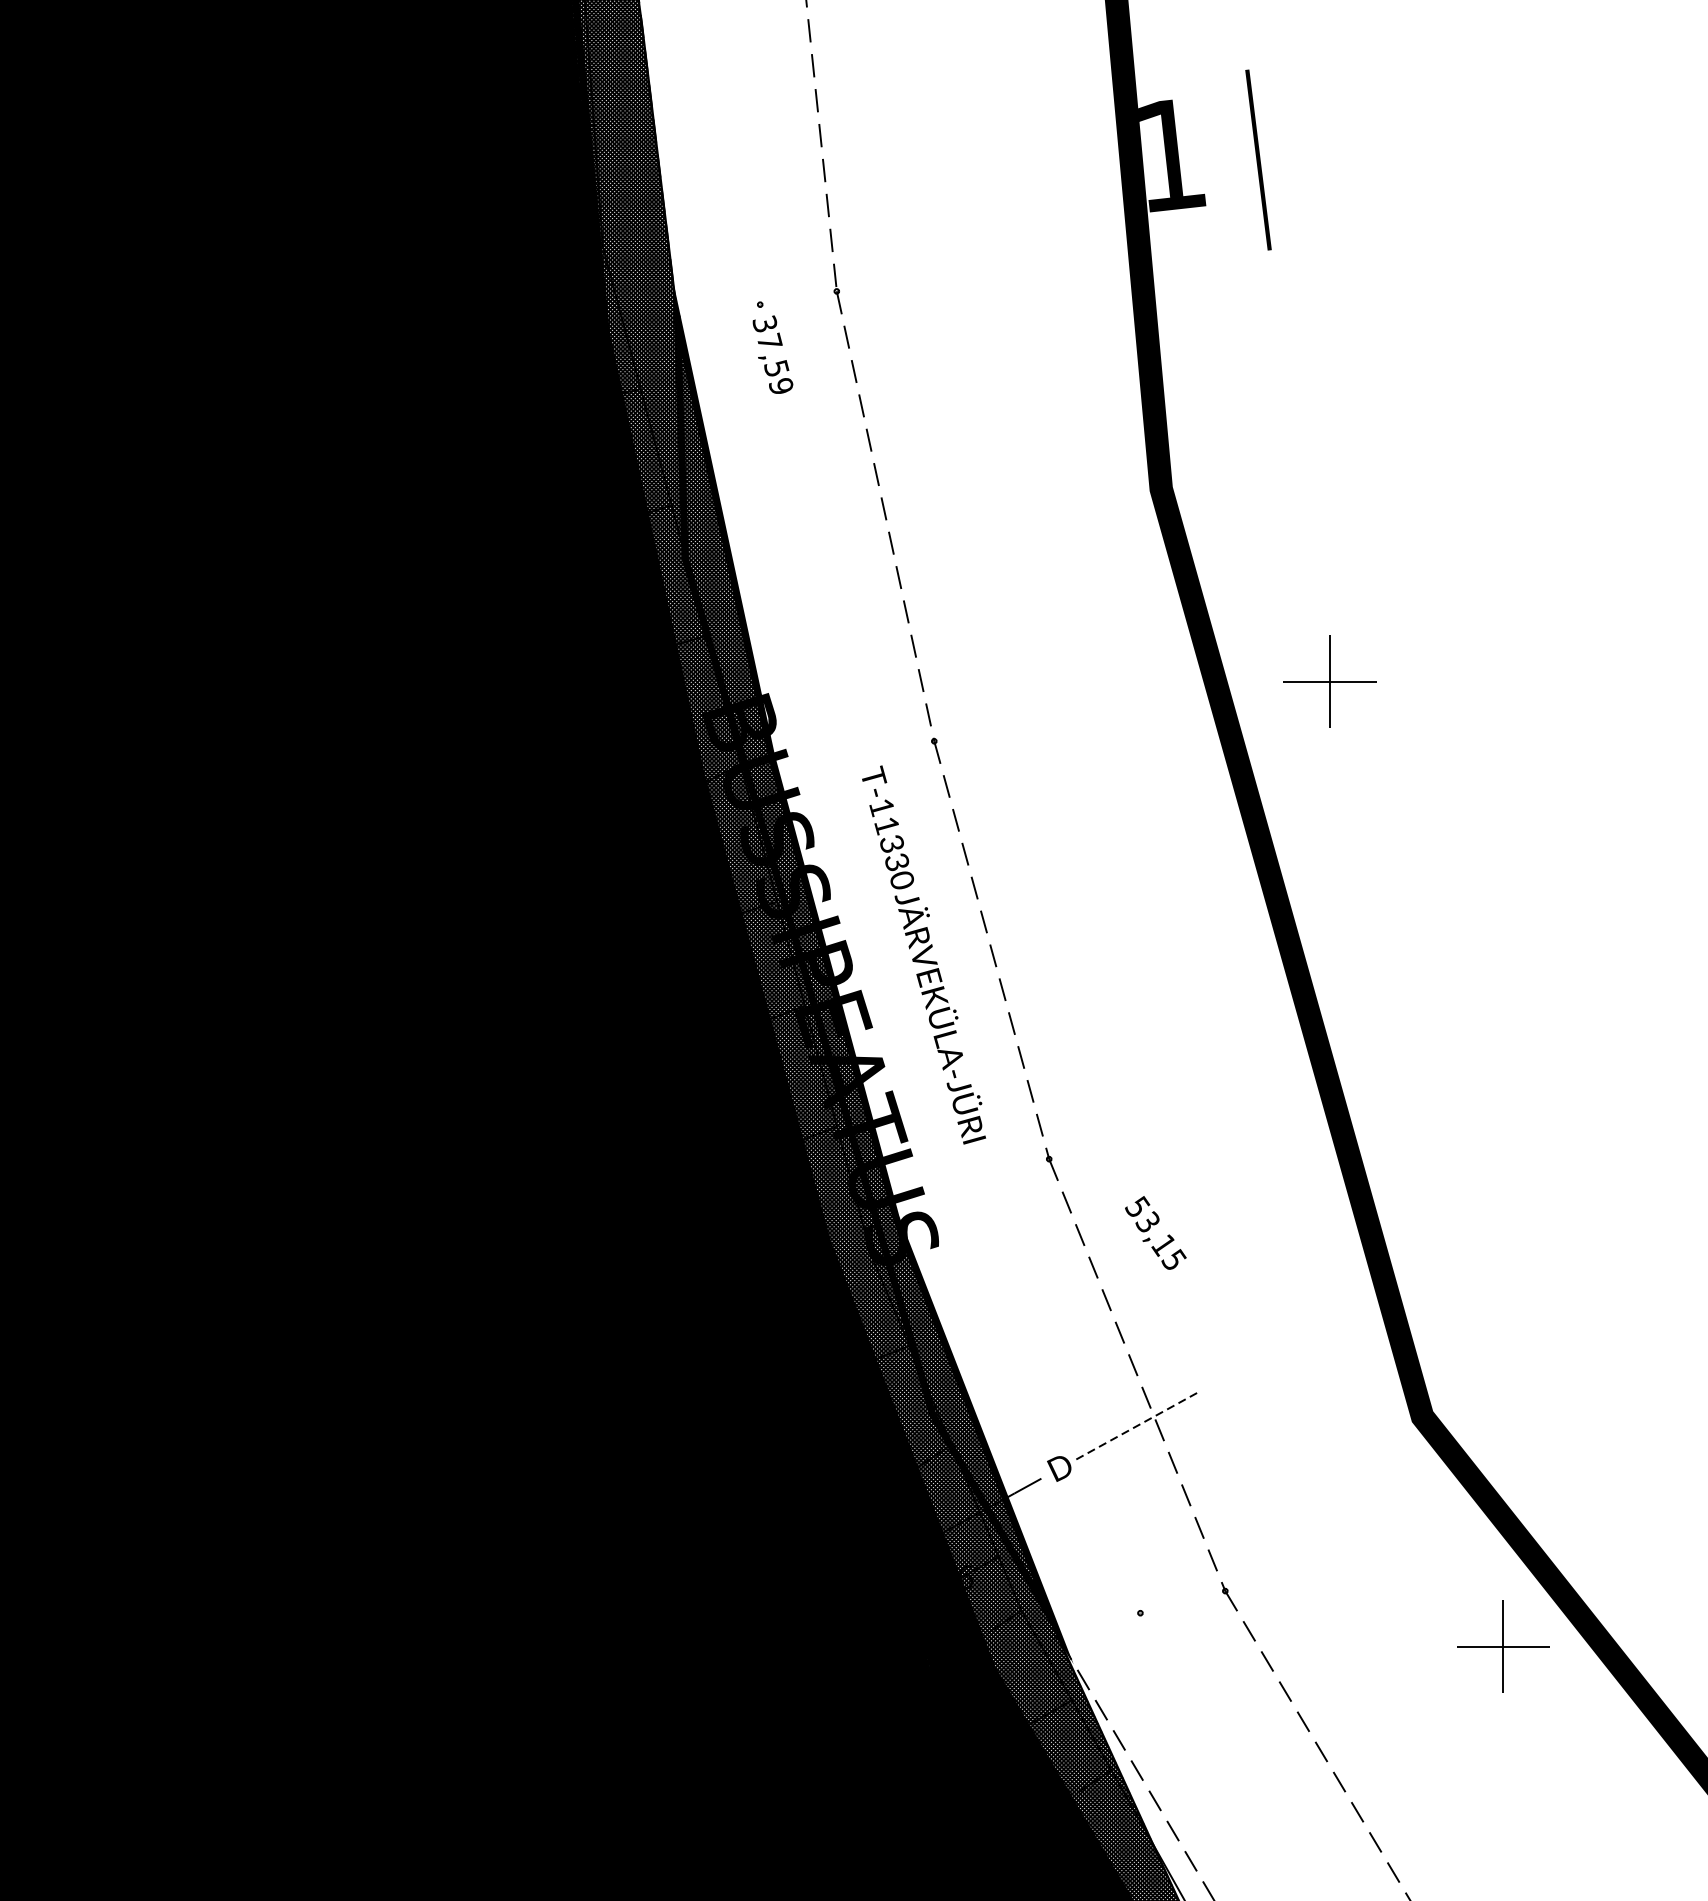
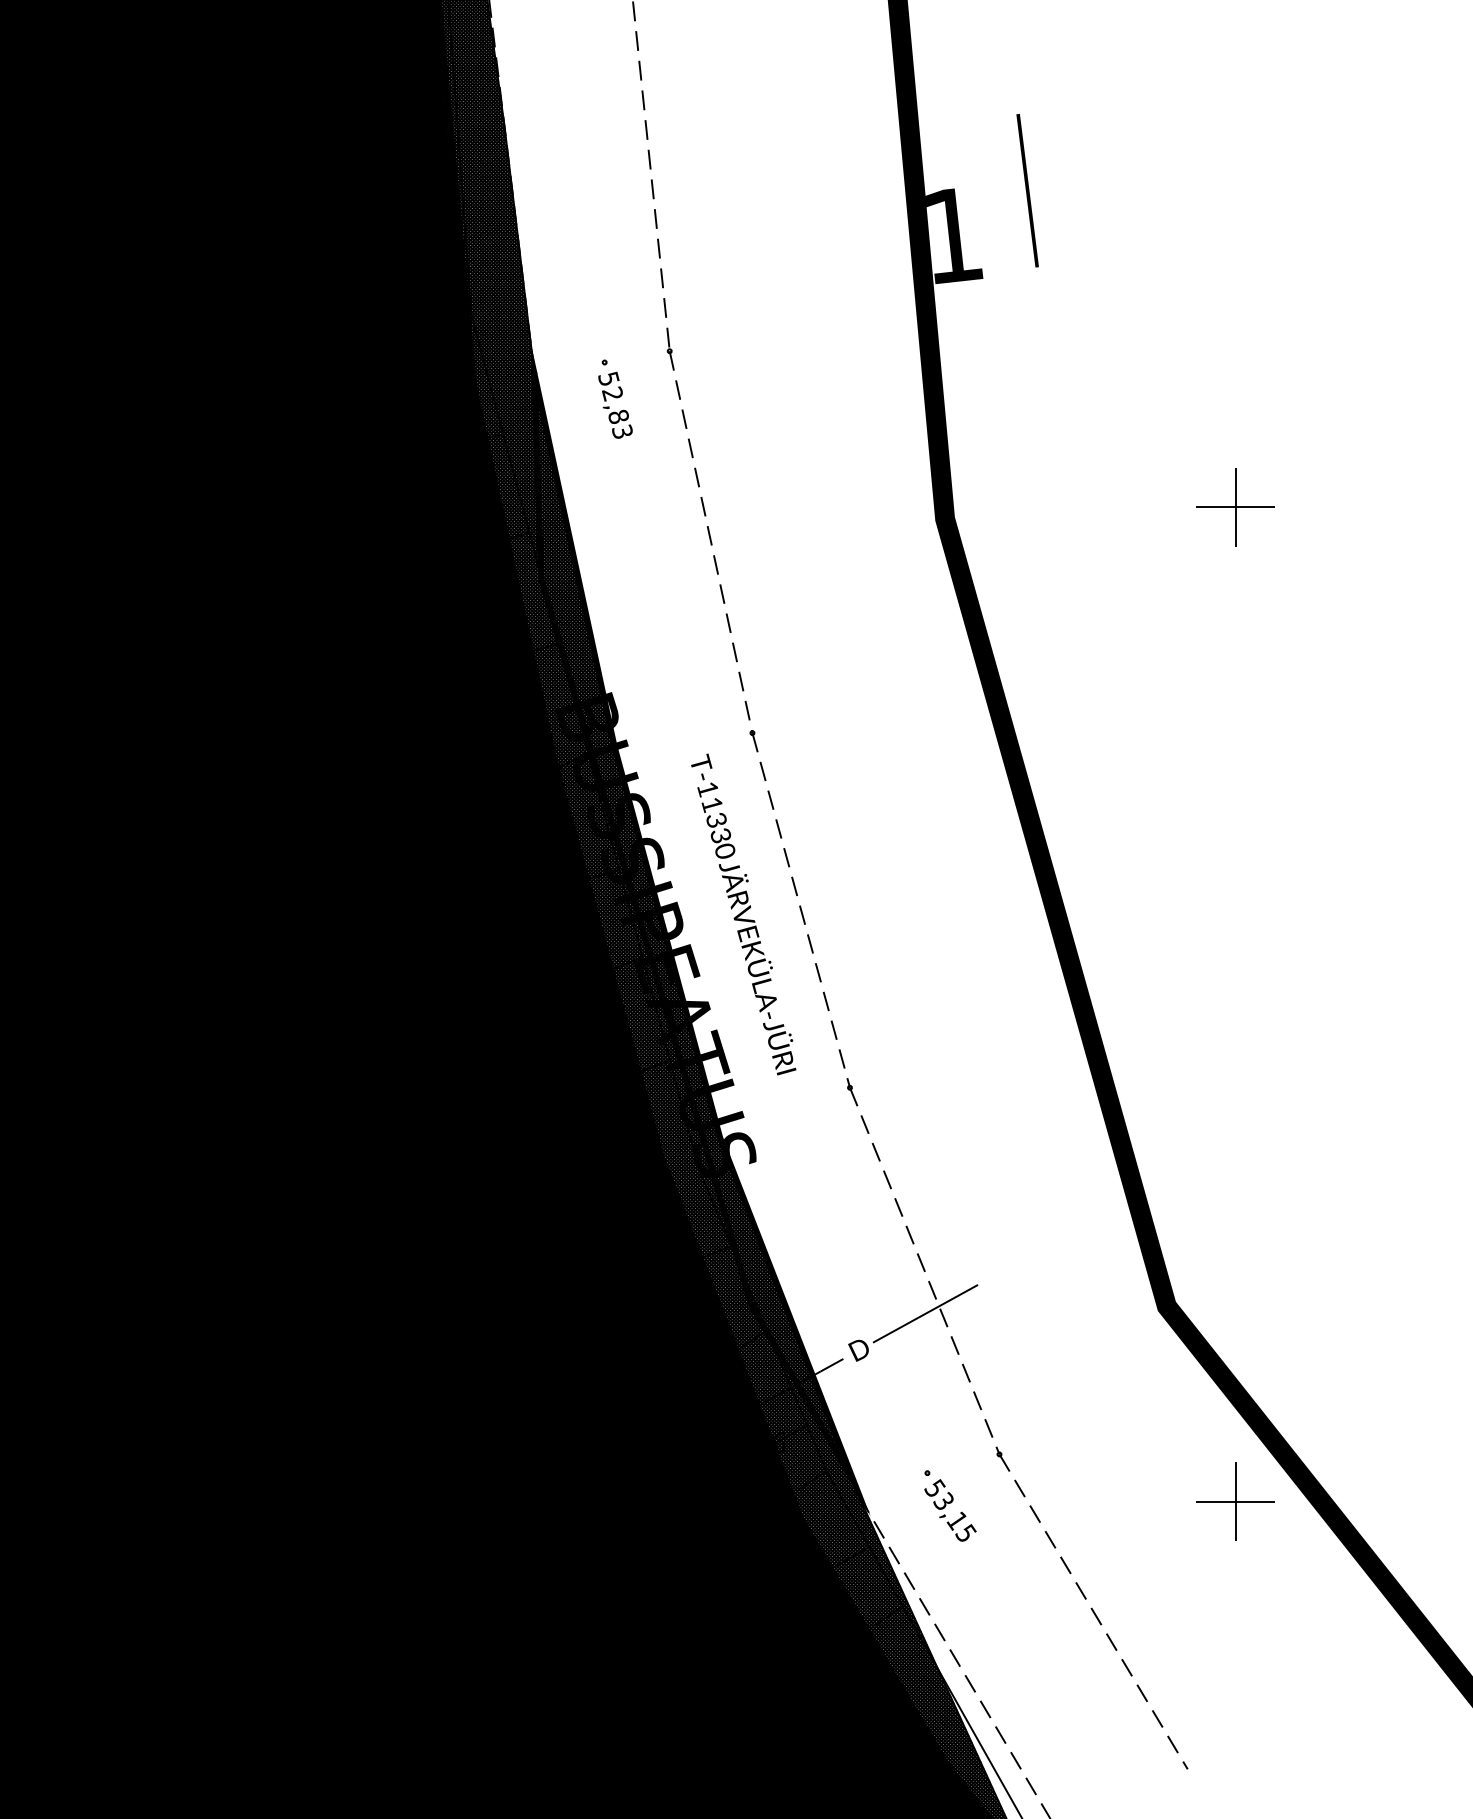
line: (1258, 159) -> (1027, 190), moved
text: (774, 354) -> (616, 404), 37,59 -> 52,83
part: (1330, 681) -> (1235, 507), moved
text: (1155, 1233) -> (950, 1510), moved
line: (1138, 1425) -> (925, 1313), dashed -> solid

